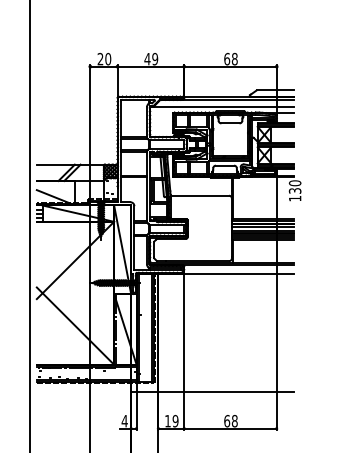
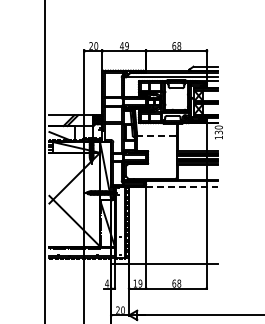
line: (200, 195) -> (156, 135), solid -> dashed
line: (239, 273) -> (182, 186), solid -> dashed

